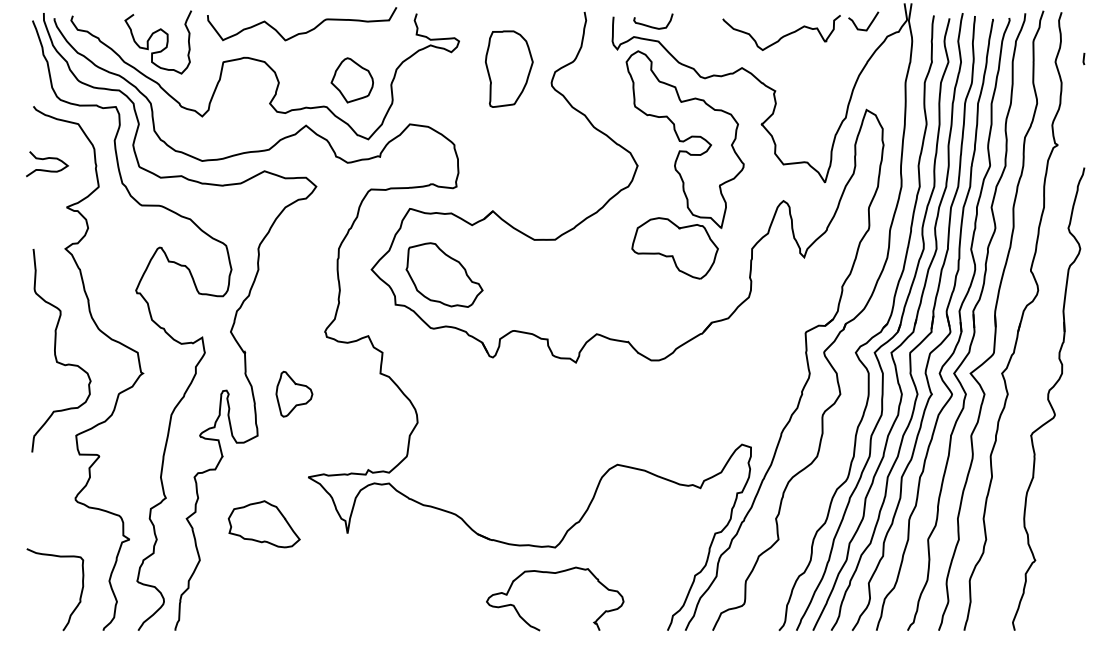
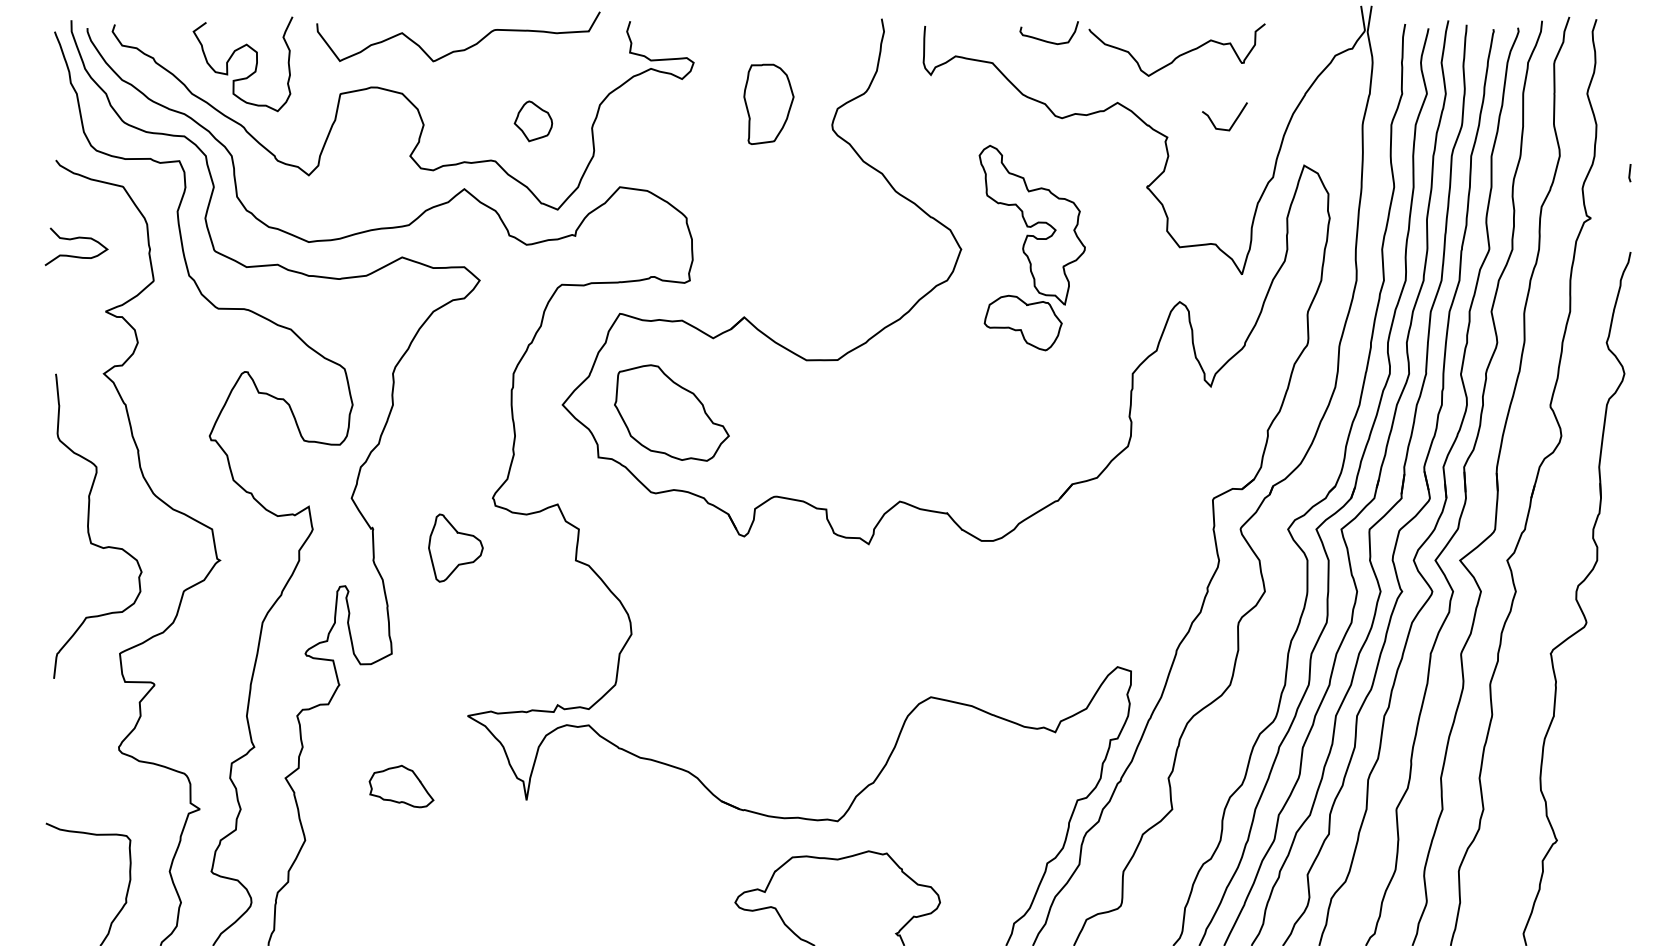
curve: (868, 25) -> (1232, 122), moved
curve: (653, 26) -> (1049, 40), moved
line: (1083, 58) -> (1629, 172), moved
part: (509, 68) -> (769, 103), size x0.7
part: (351, 80) -> (532, 121), size x0.6
part: (684, 164) -> (1031, 247), size x0.6
part: (294, 393) -> (456, 547), moved
part: (263, 524) -> (400, 786), size x0.6

